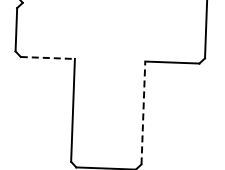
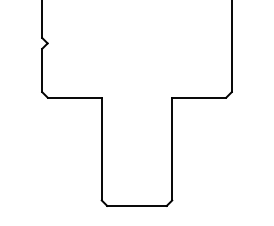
line: (48, 57) -> (75, 97), dashed -> solid
line: (143, 112) -> (172, 148), dashed -> solid

